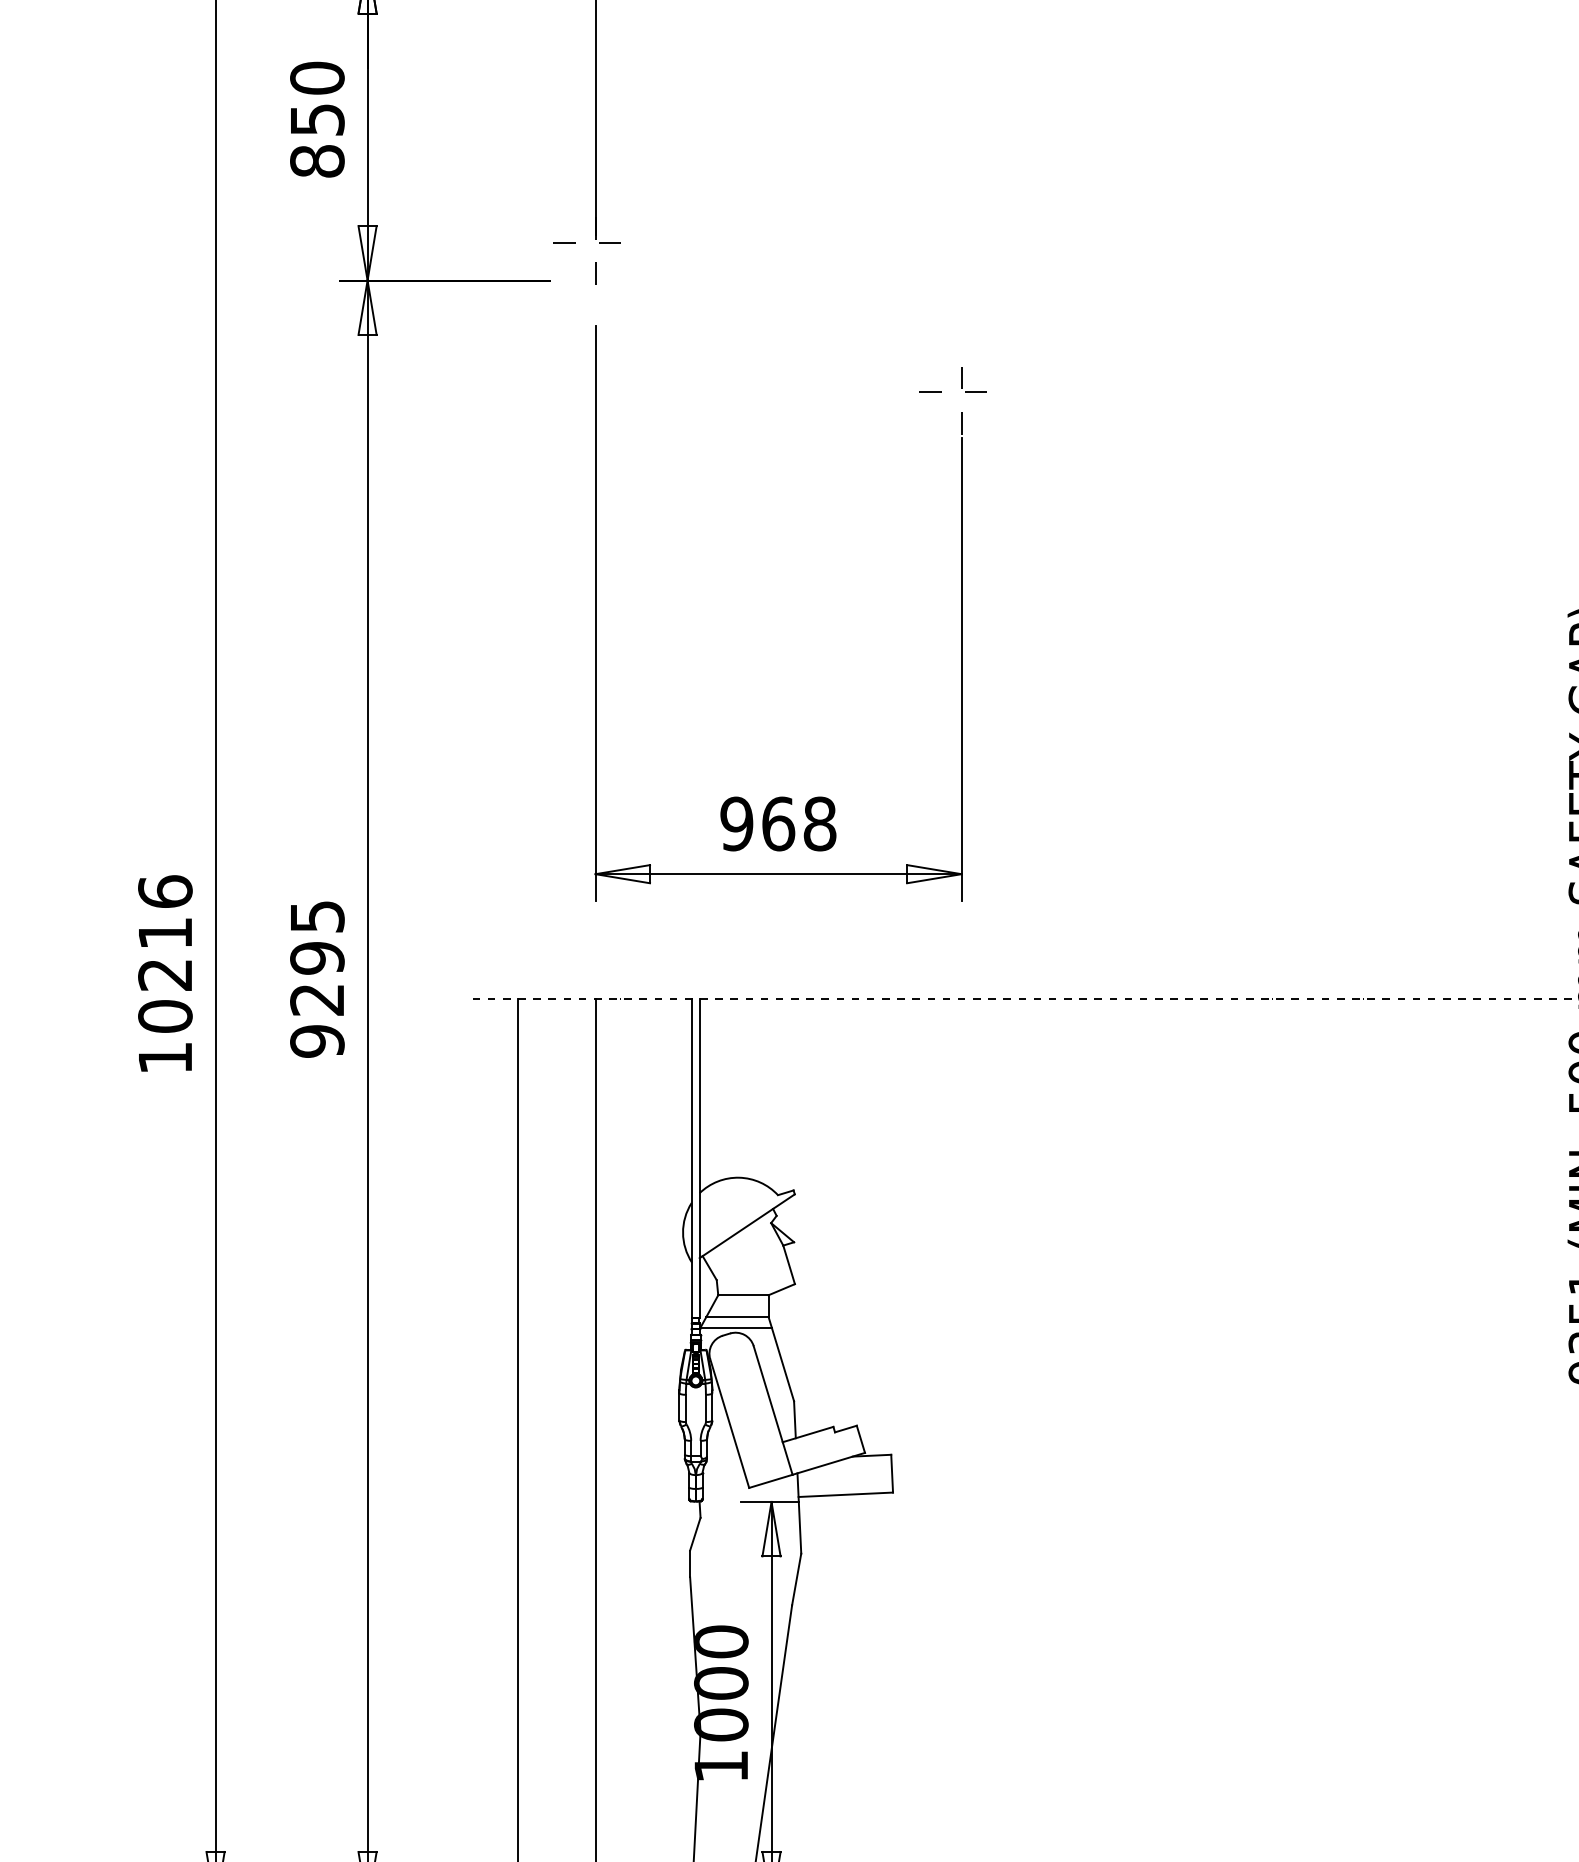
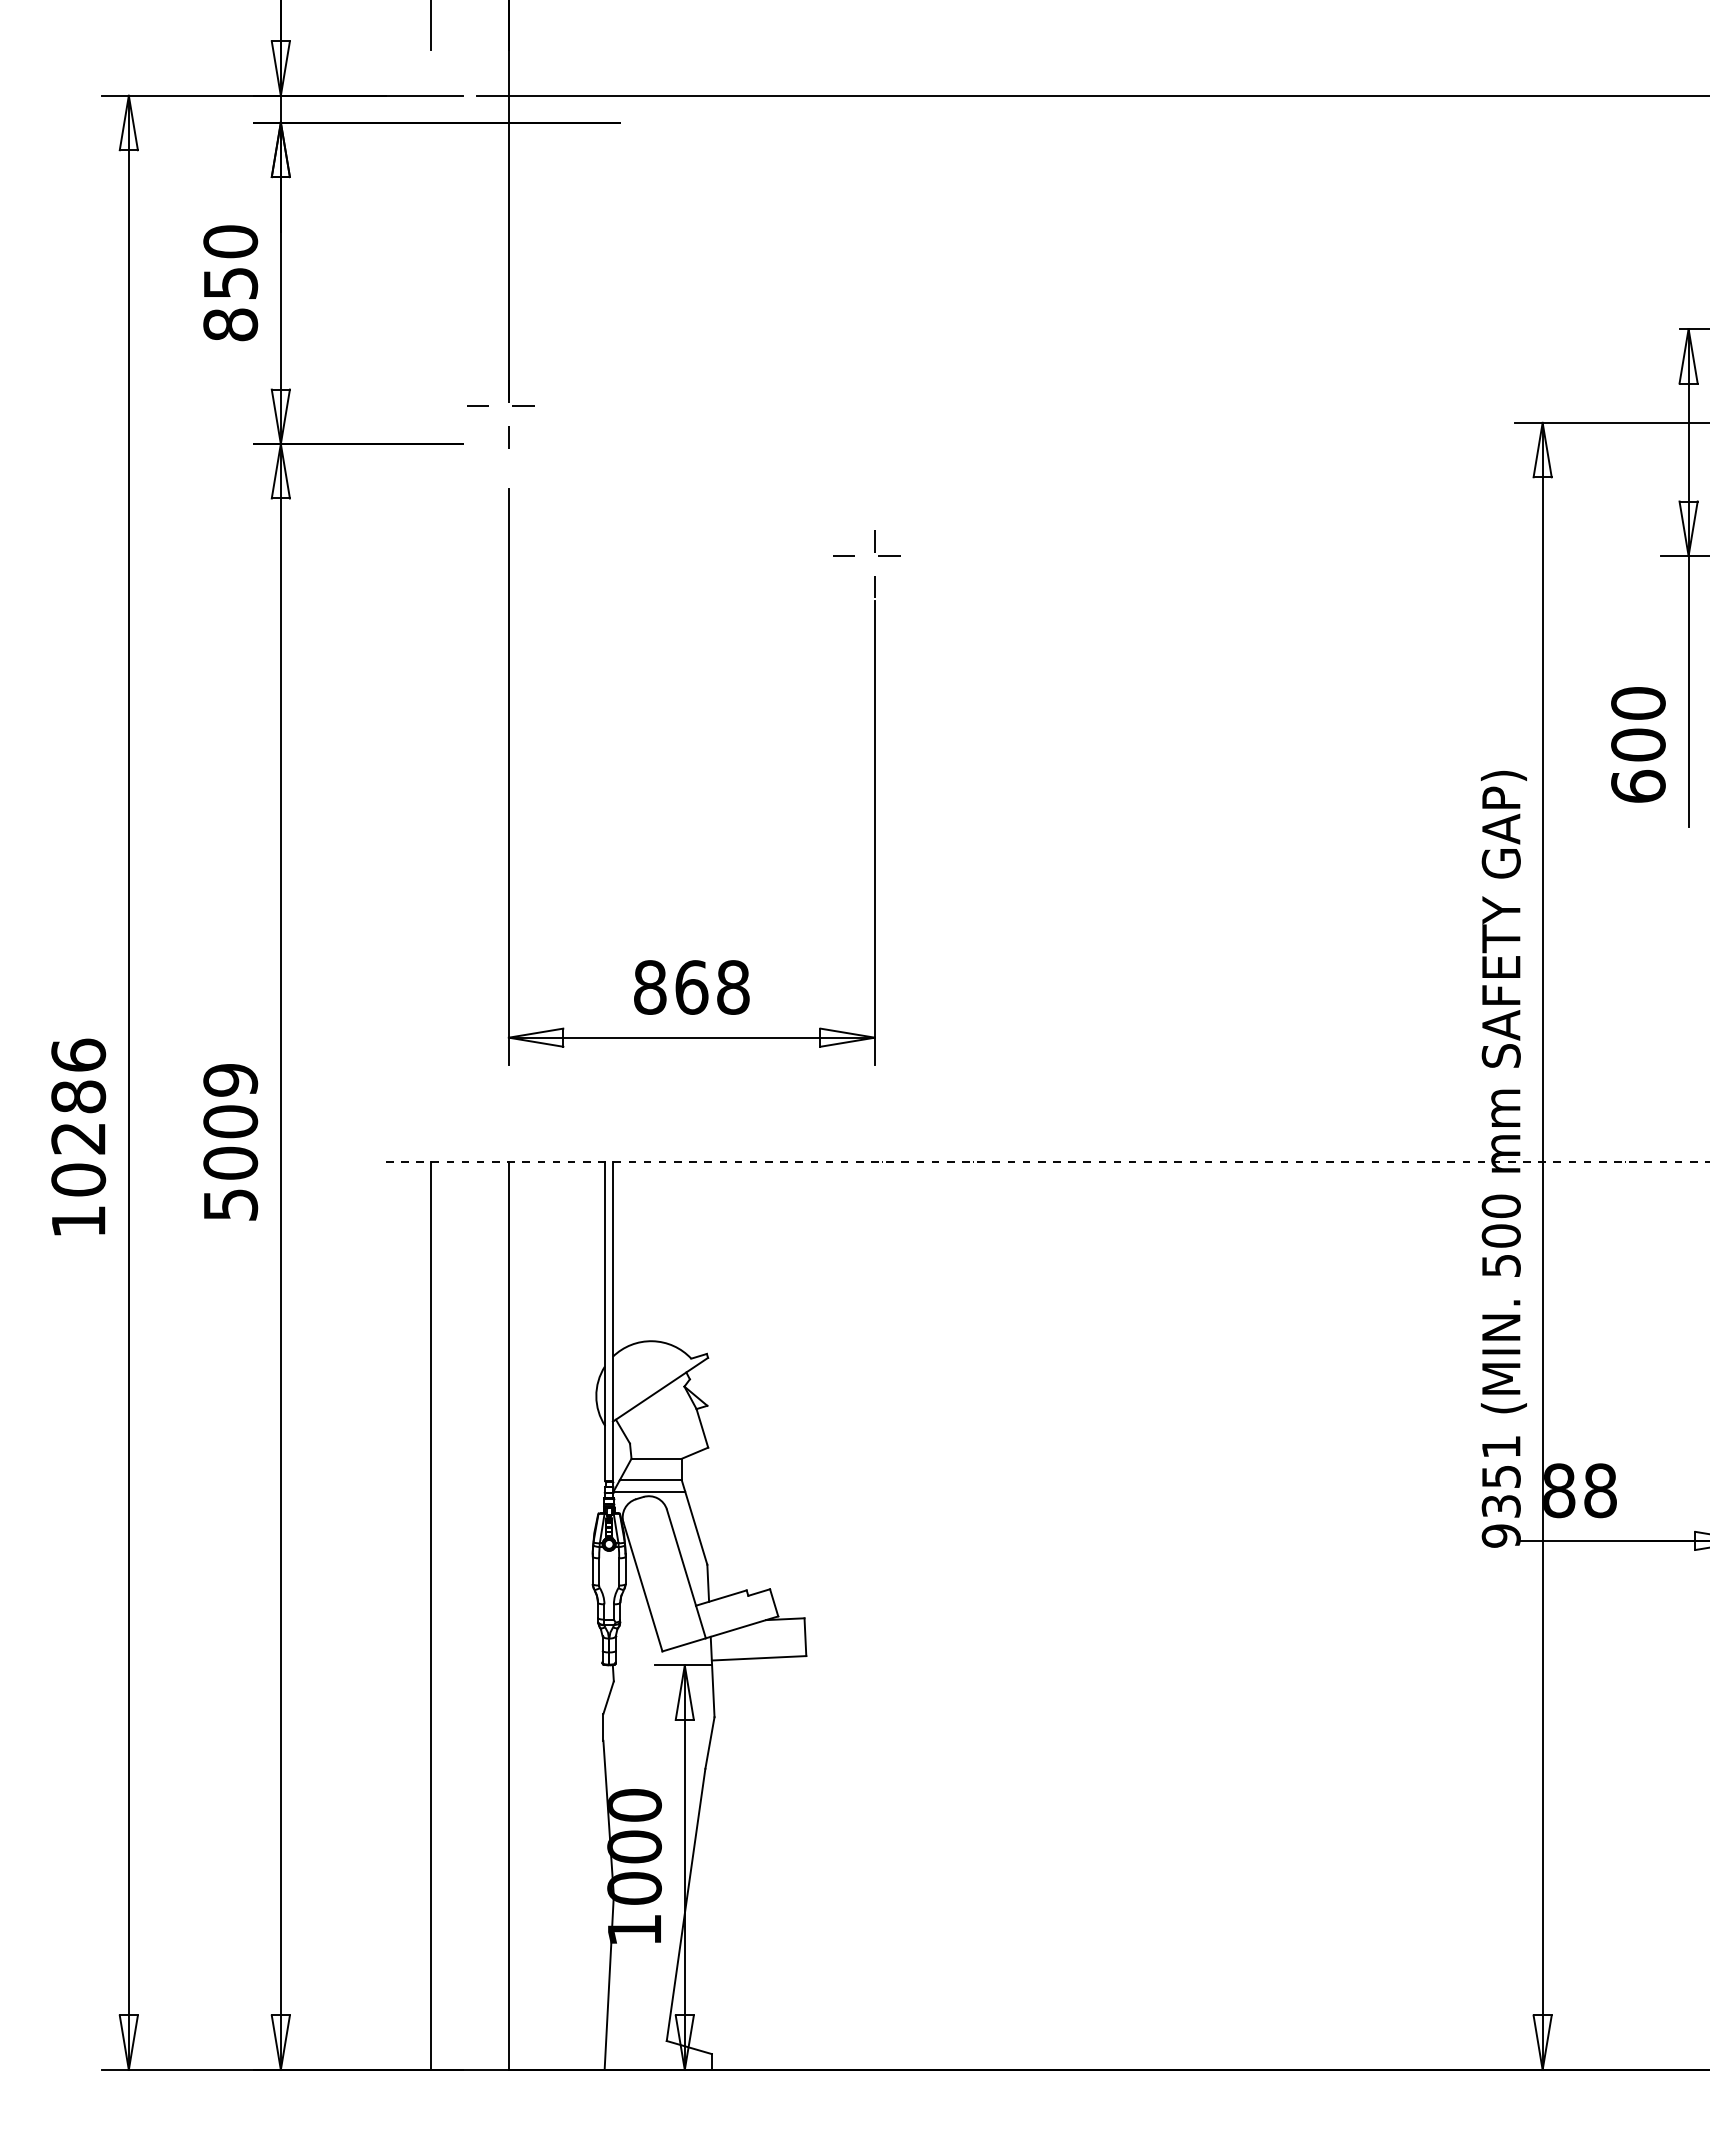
text: (736, 823) -> (649, 987), 968 -> 868
text: (165, 932) -> (78, 1096), 10216 -> 10286
text: (317, 978) -> (230, 1142), 9295 -> 5009

